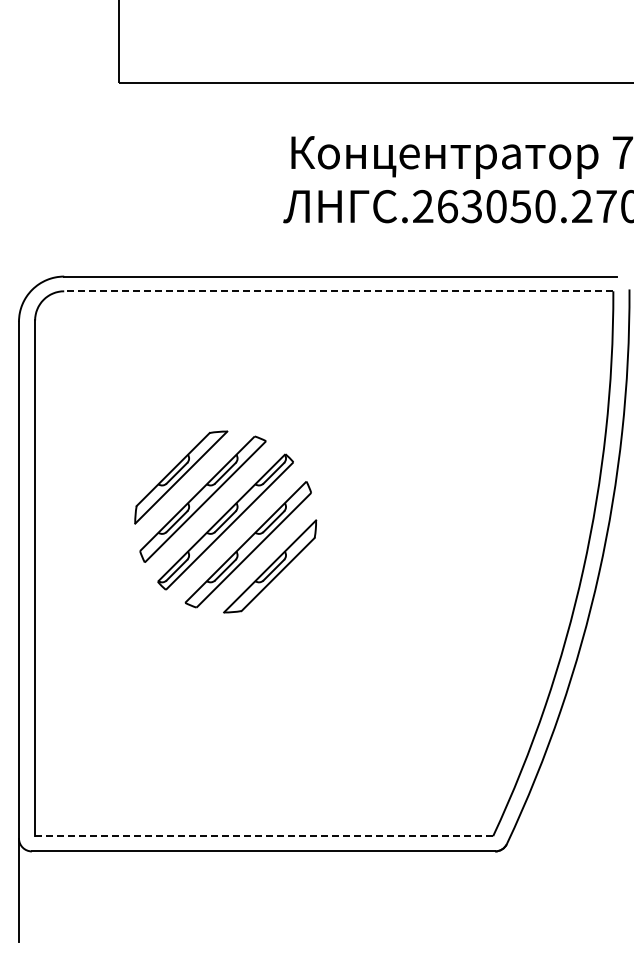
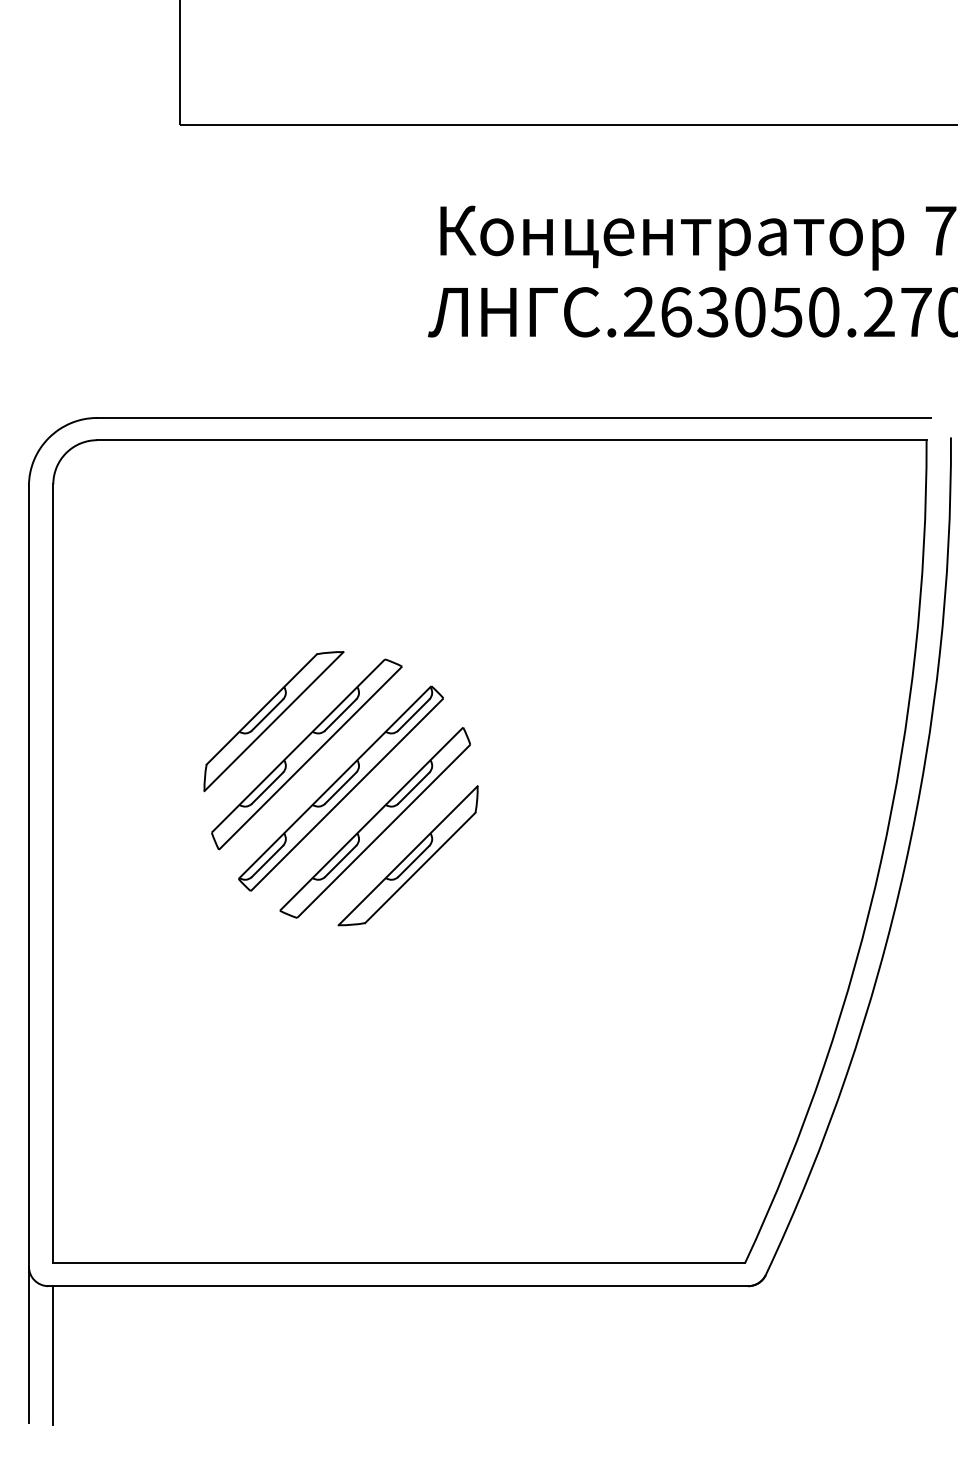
line: (338, 291) -> (511, 440), dashed -> solid
line: (264, 836) -> (399, 1263), dashed -> solid
line: (35, 897) -> (53, 1355), added

